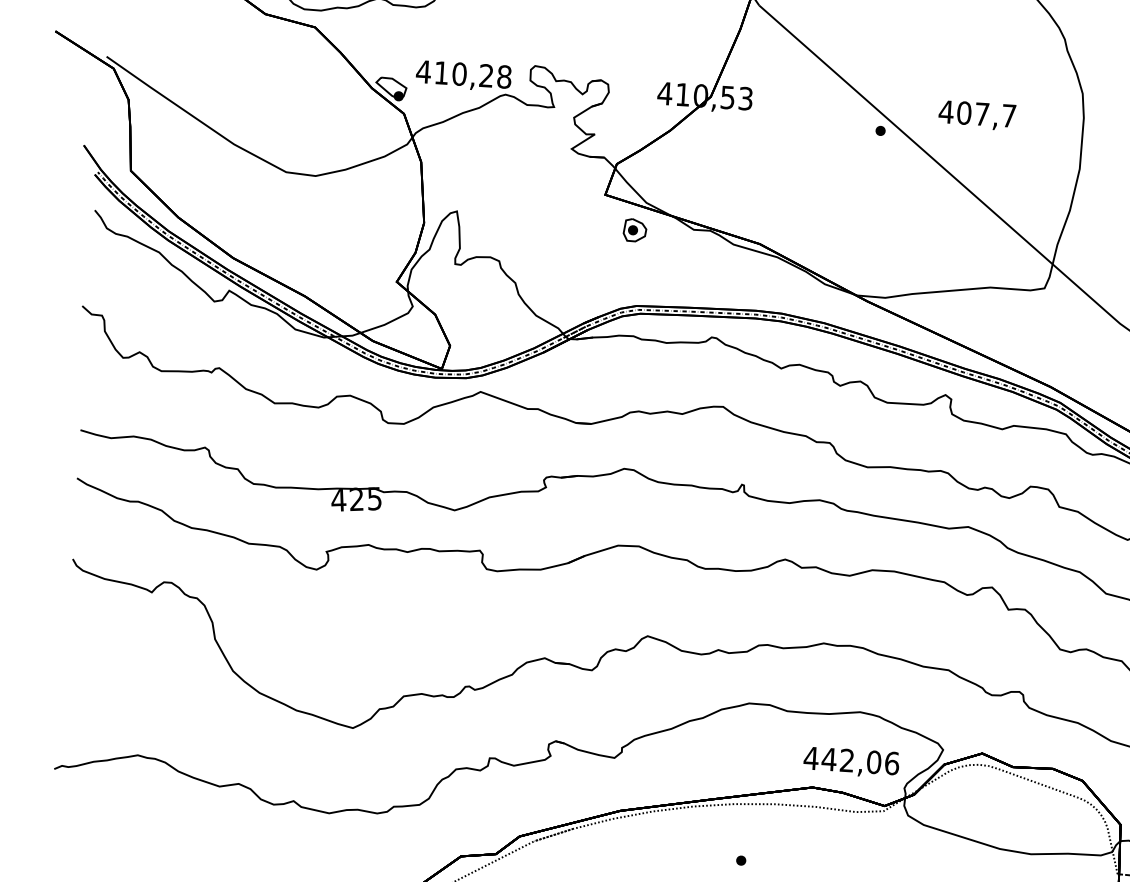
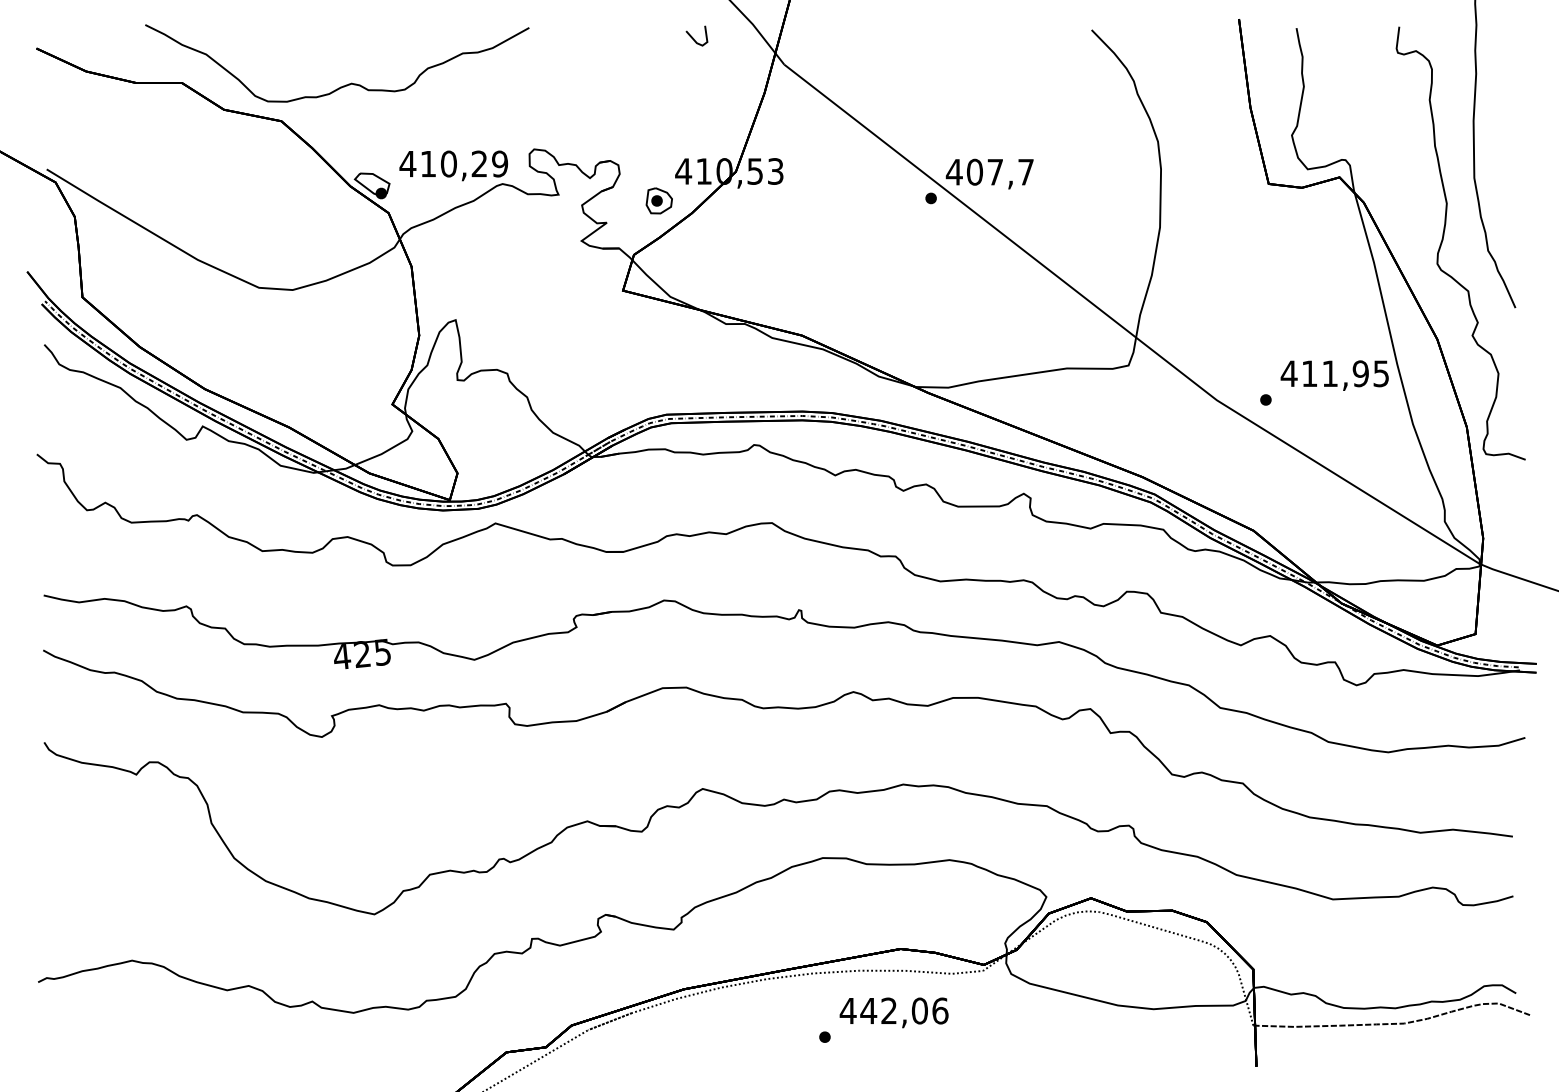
text: (504, 76) -> (500, 163), 410,28 -> 410,29
text: (977, 115) -> (989, 173), moved
part: (634, 229) -> (658, 200), moved
text: (850, 762) -> (893, 1012), moved

